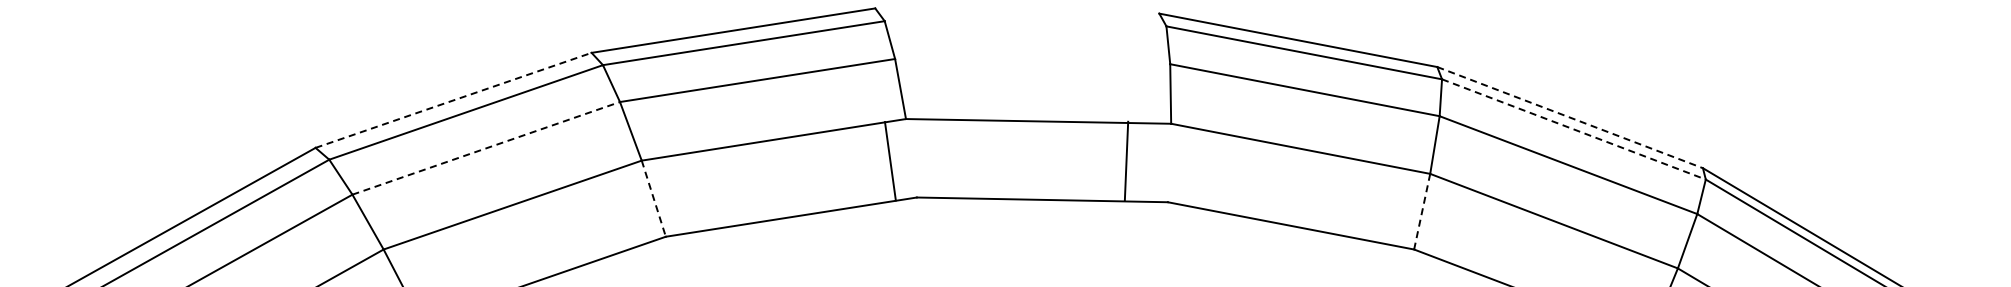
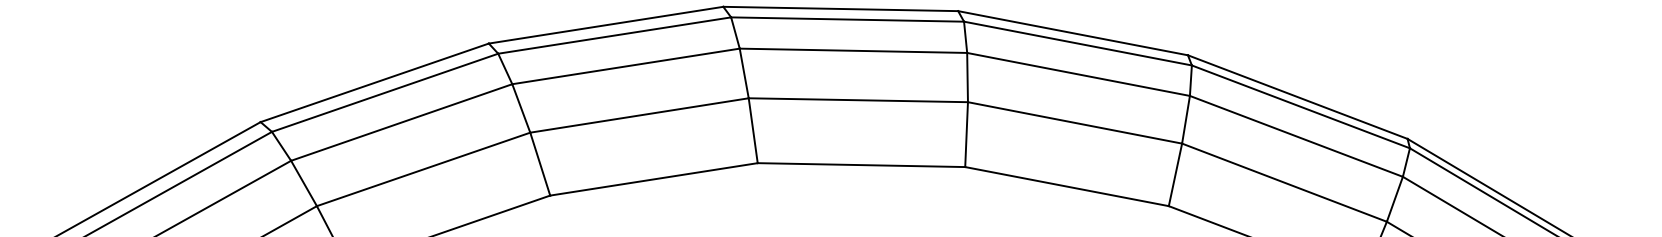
line: (1017, 10) -> (840, 8), added
line: (1025, 23) -> (847, 19), added
line: (1032, 61) -> (853, 50), added
line: (453, 100) -> (374, 82), dashed -> solid
line: (1570, 117) -> (1298, 97), dashed -> solid
line: (1574, 129) -> (1301, 106), dashed -> solid
line: (486, 148) -> (401, 122), dashed -> solid
line: (1126, 160) -> (966, 134), moved
line: (889, 161) -> (752, 130), moved
line: (653, 198) -> (540, 163), dashed -> solid
line: (1422, 211) -> (1175, 174), dashed -> solid

